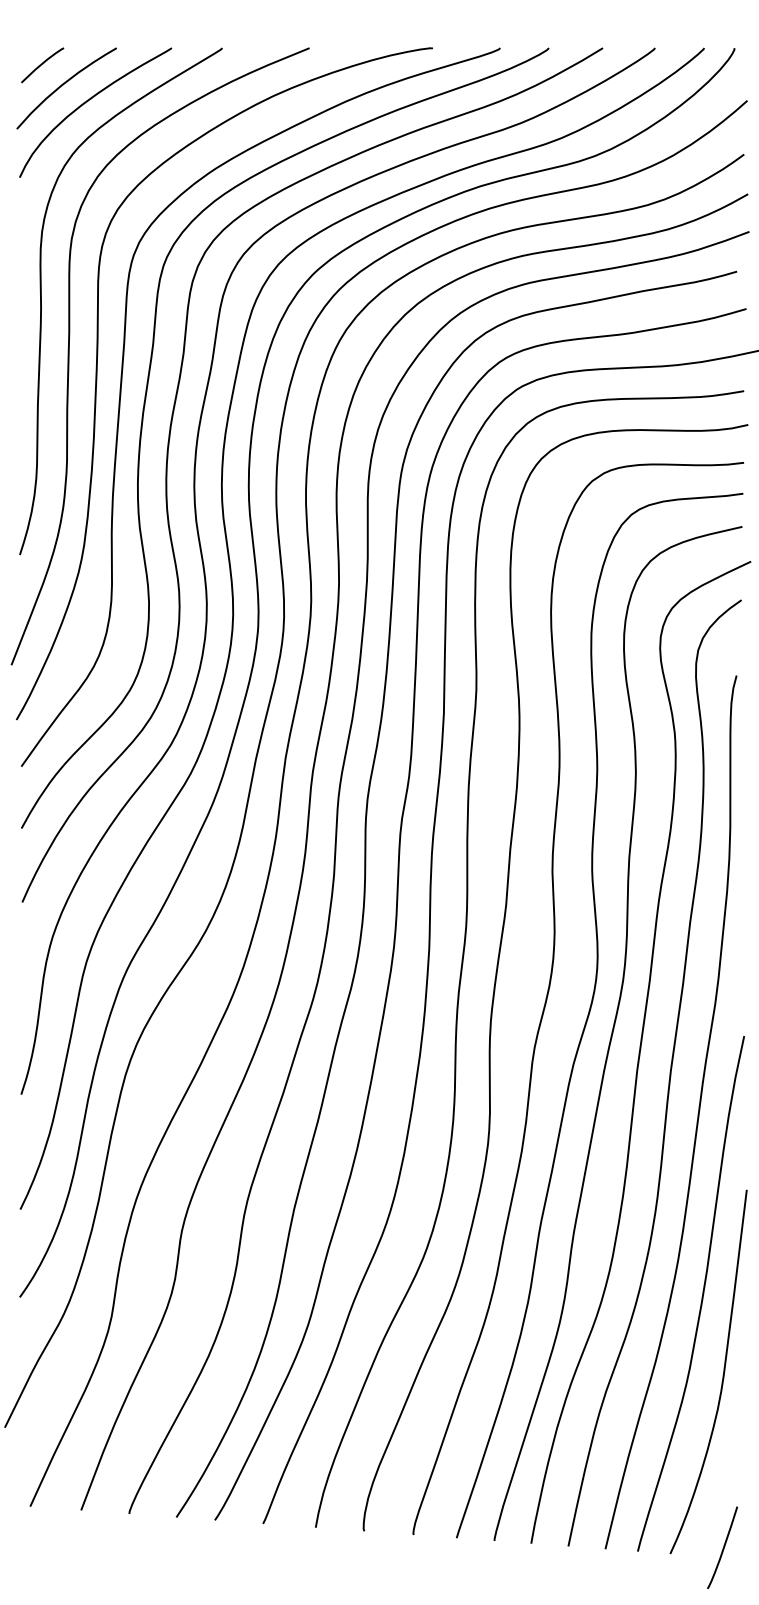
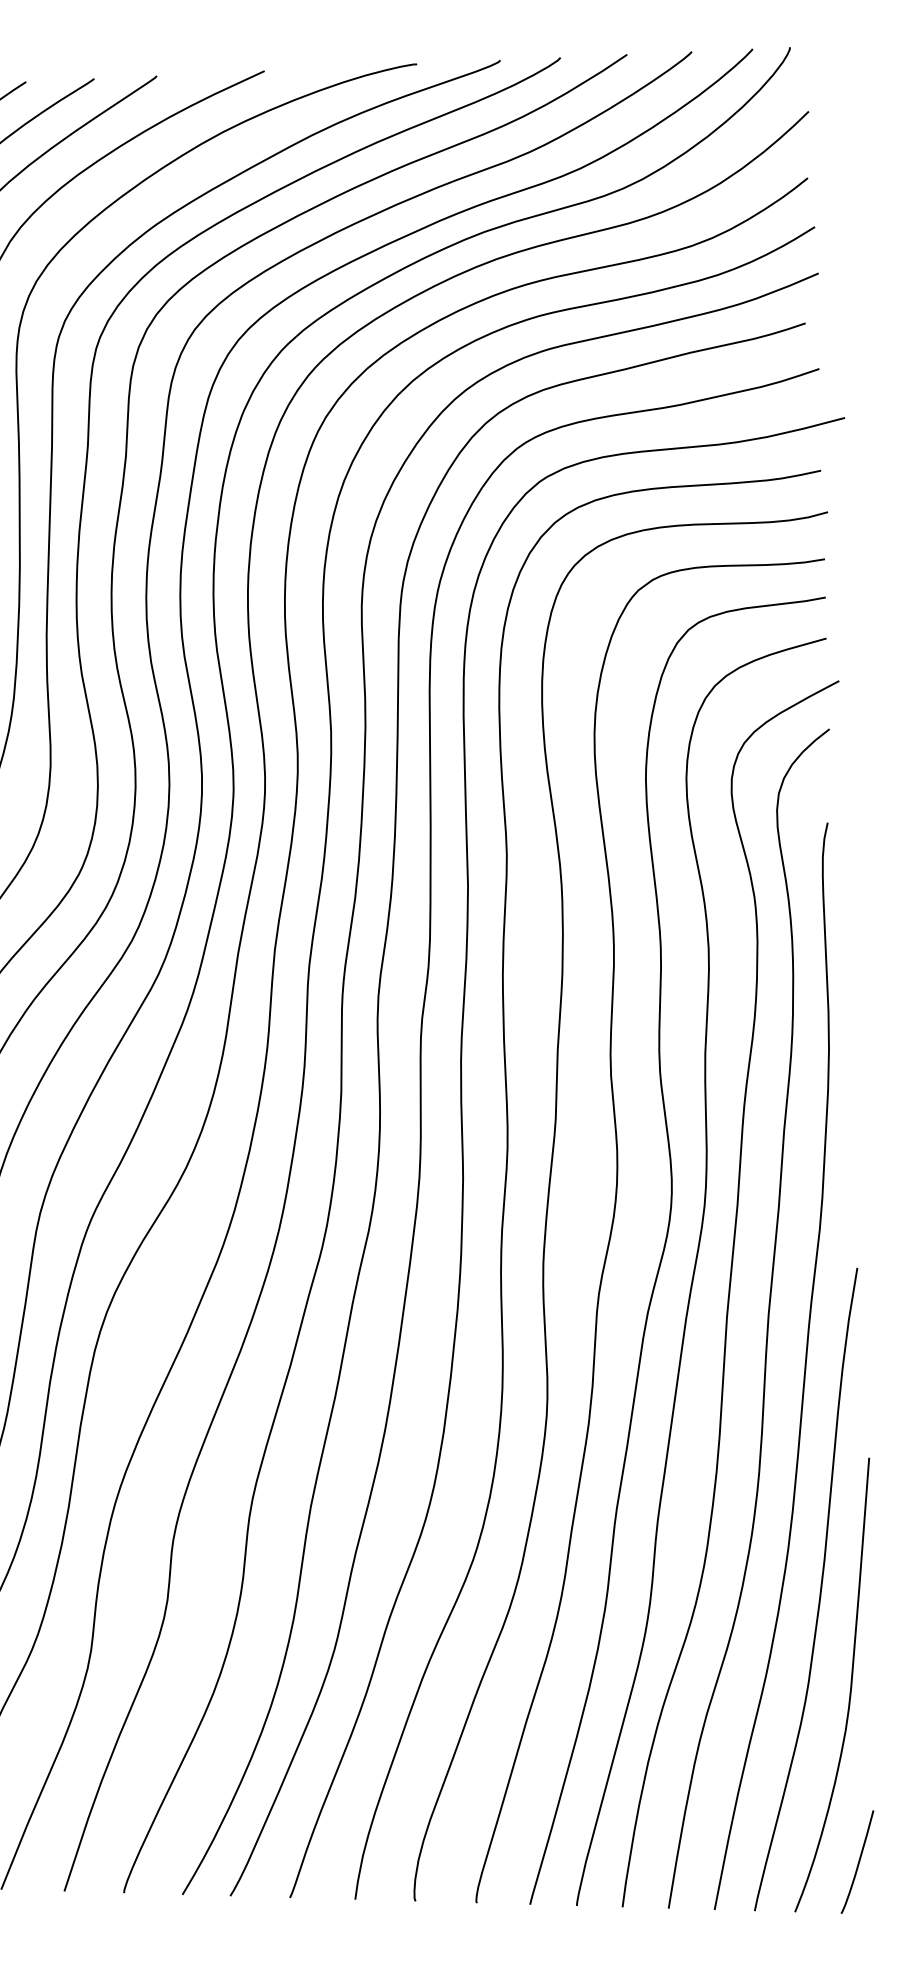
curve: (723, 1547) -> (858, 1861), moved

